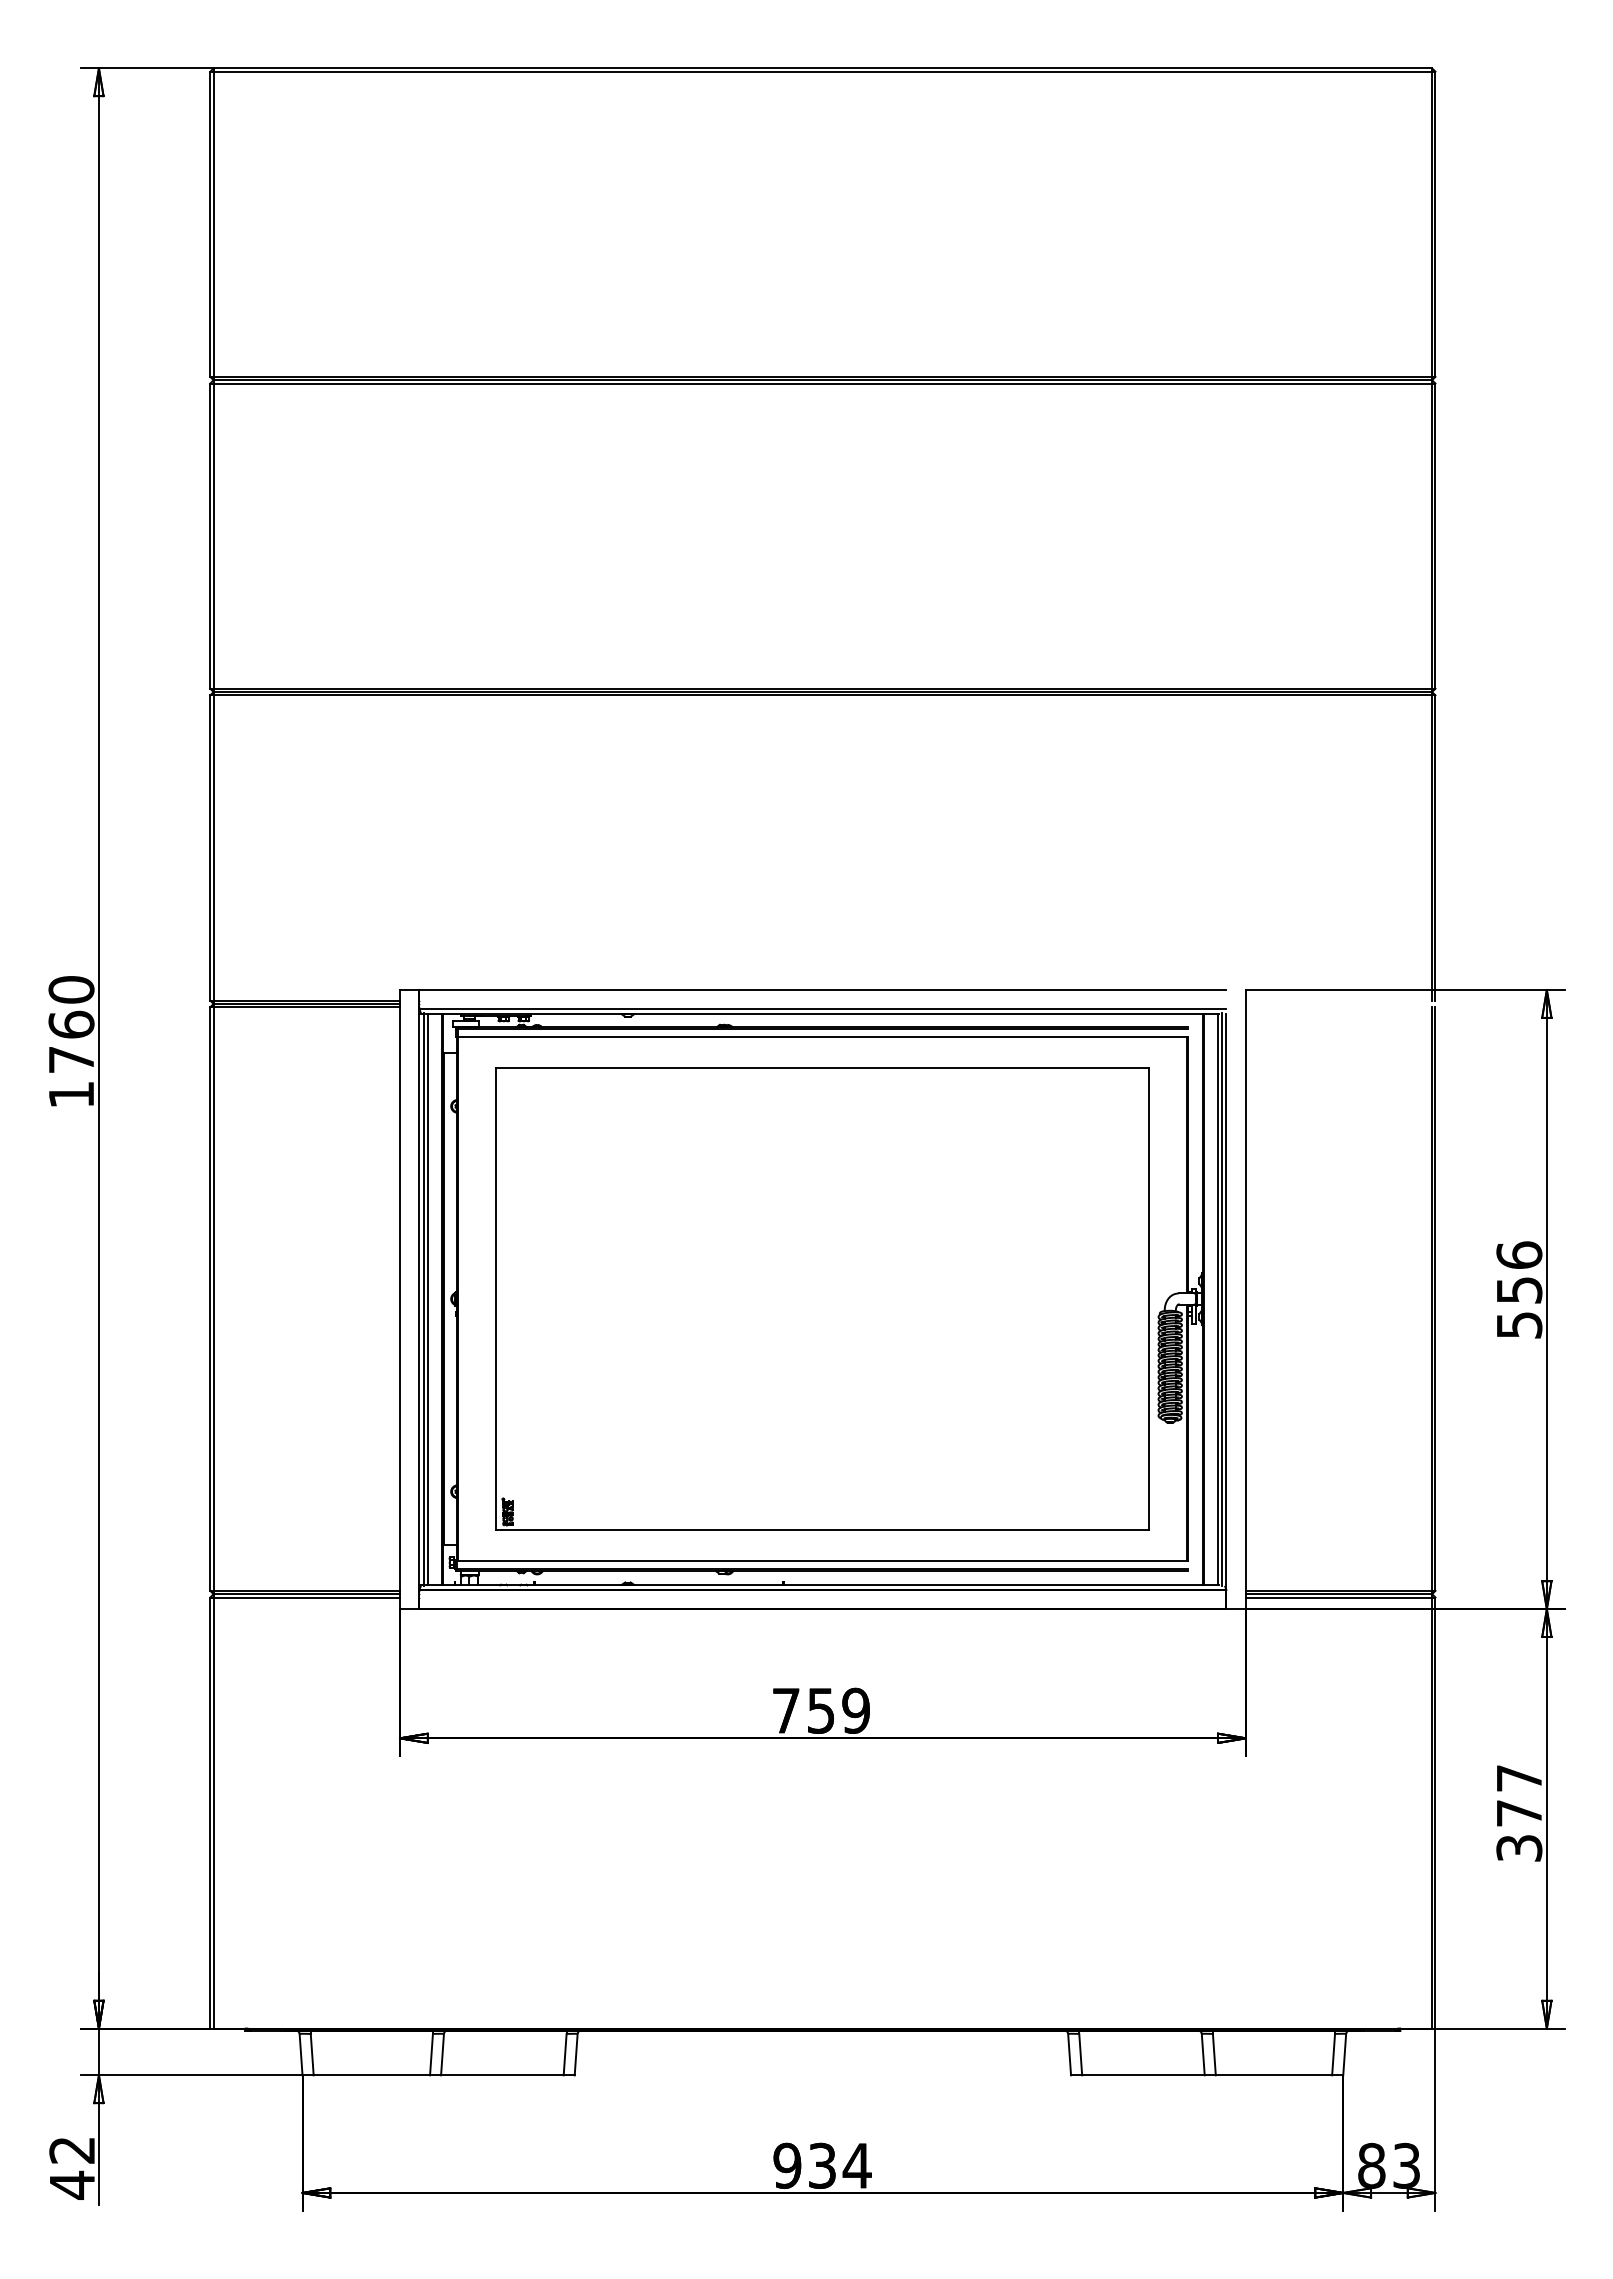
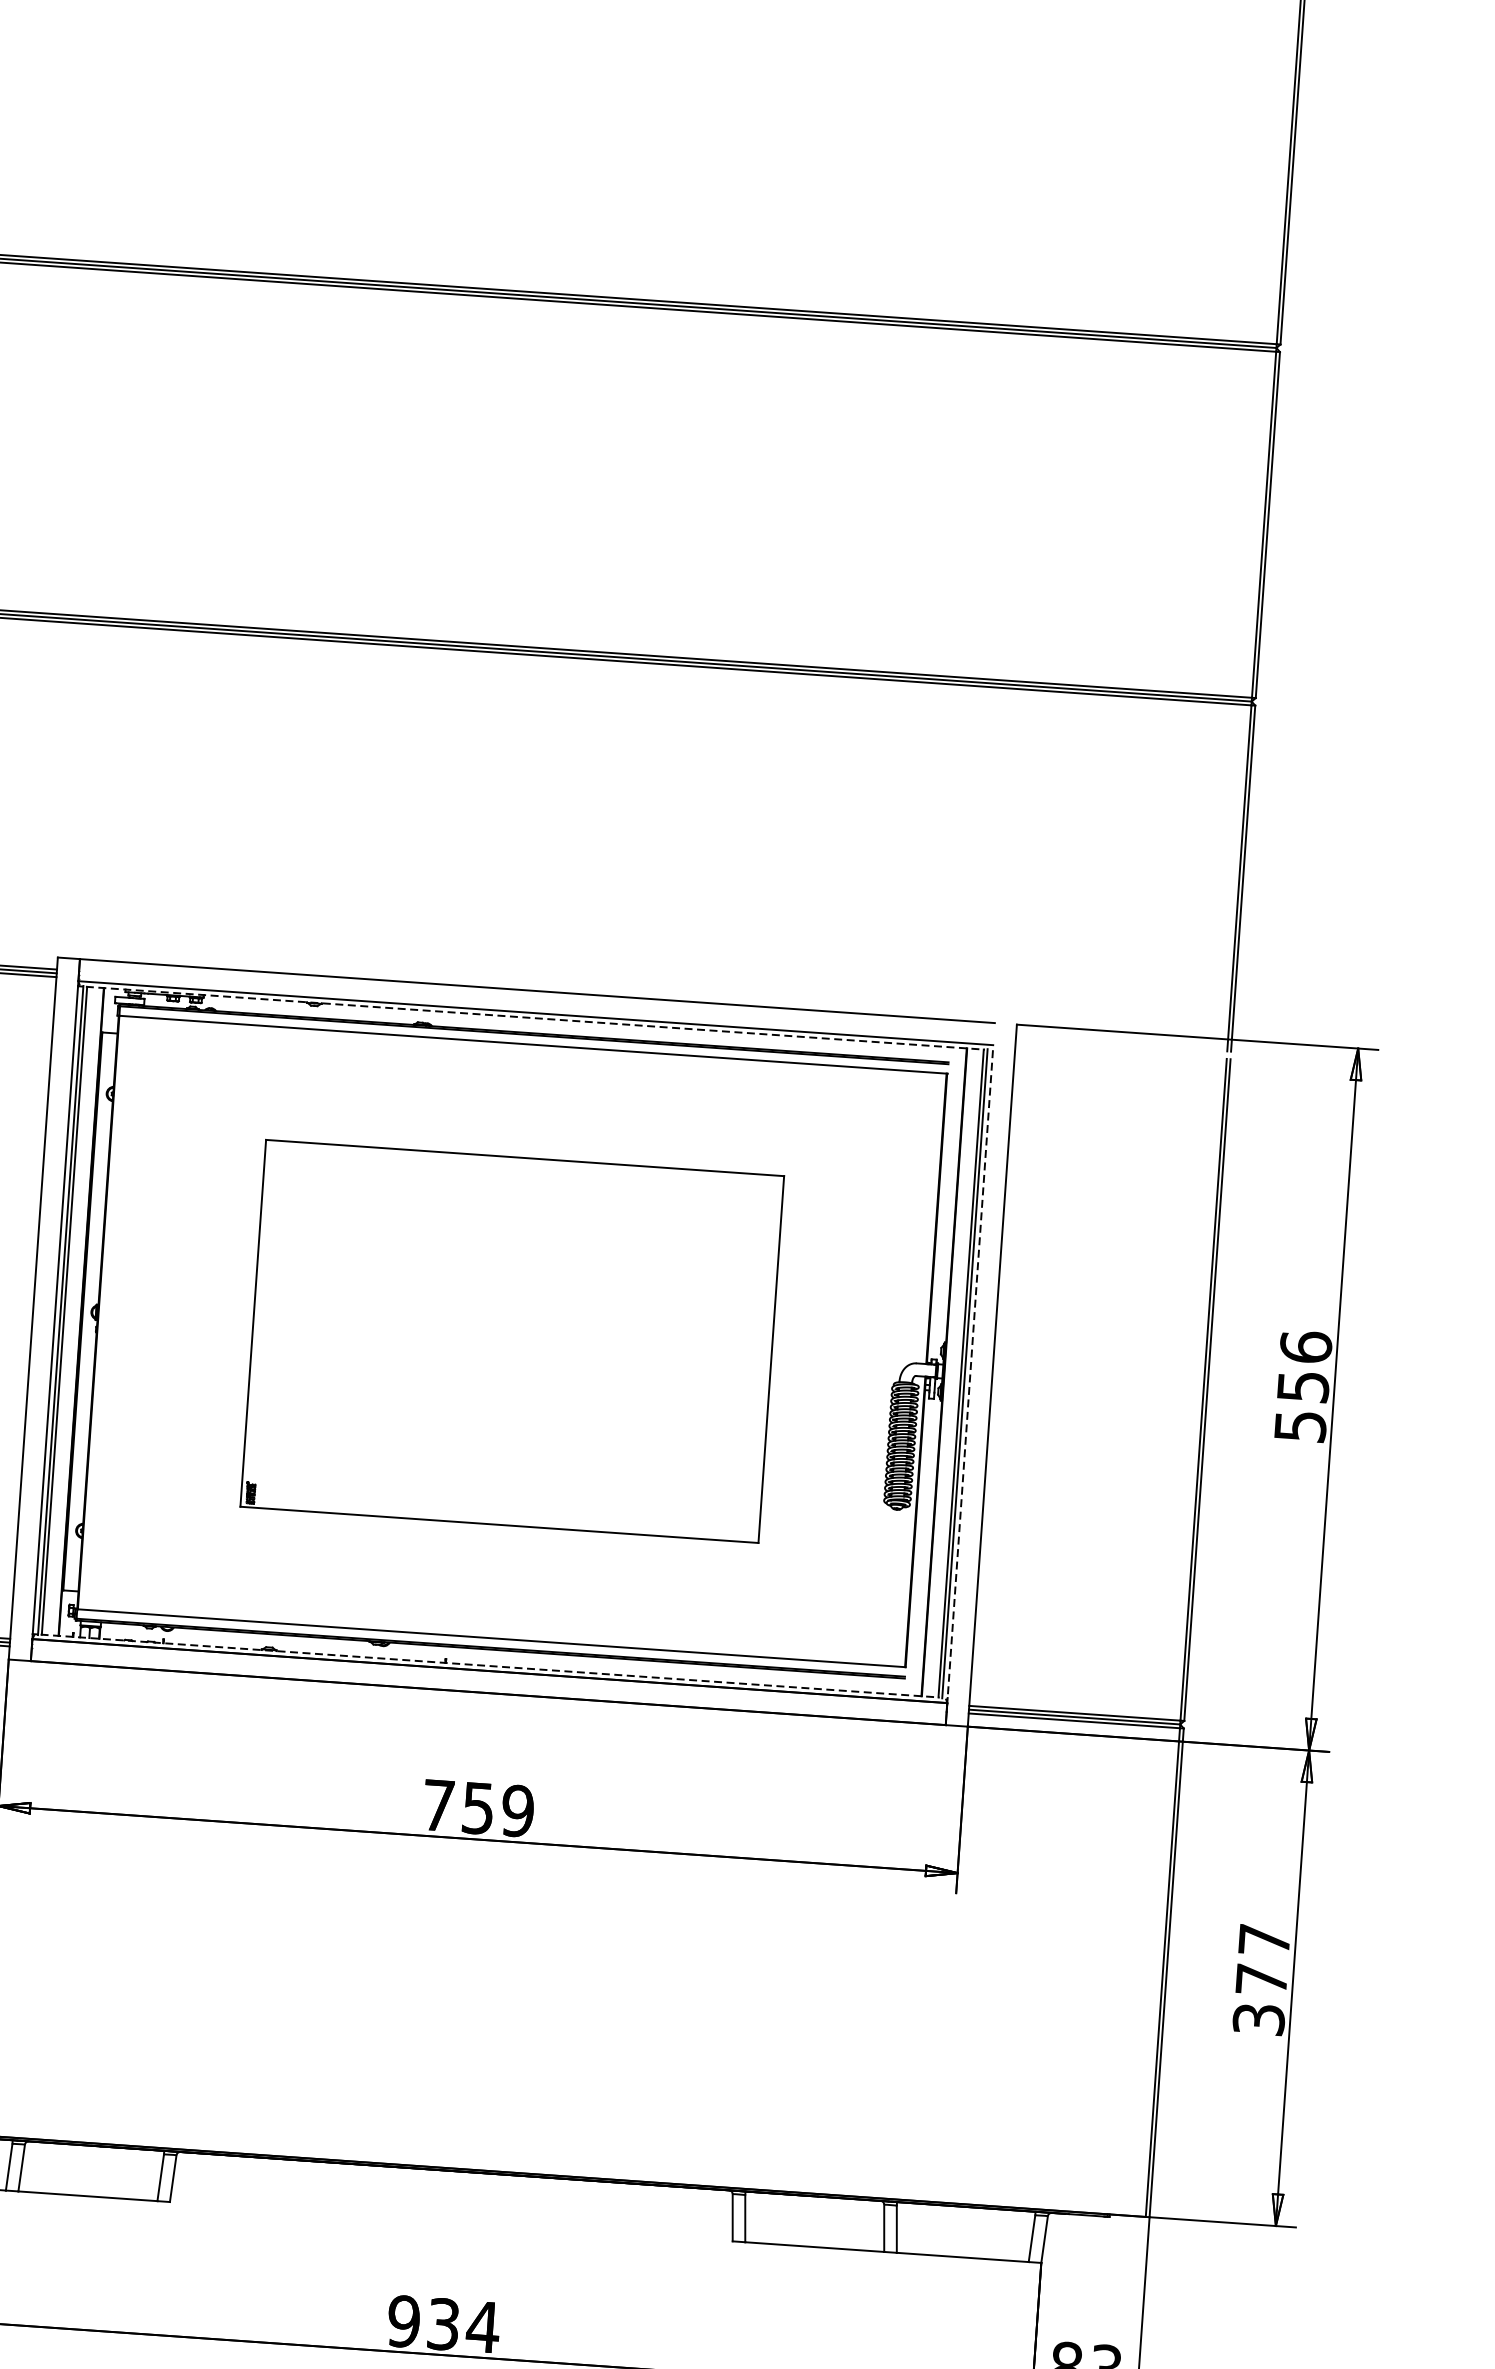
line: (823, 1013) -> (536, 1017), solid -> dashed
part: (822, 1298) -> (512, 1340), size x0.7
line: (1226, 1299) -> (970, 1374), solid -> dashed
line: (823, 1585) -> (490, 1666), solid -> dashed

